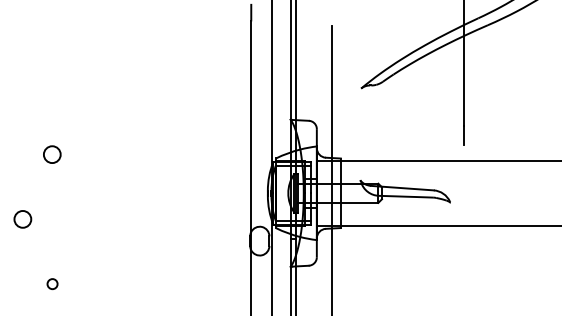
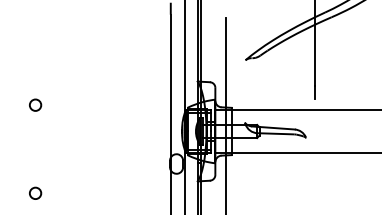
circle: (22, 218) -> (15, 148), removed
circle: (52, 283) -> (35, 192), size x1.67

